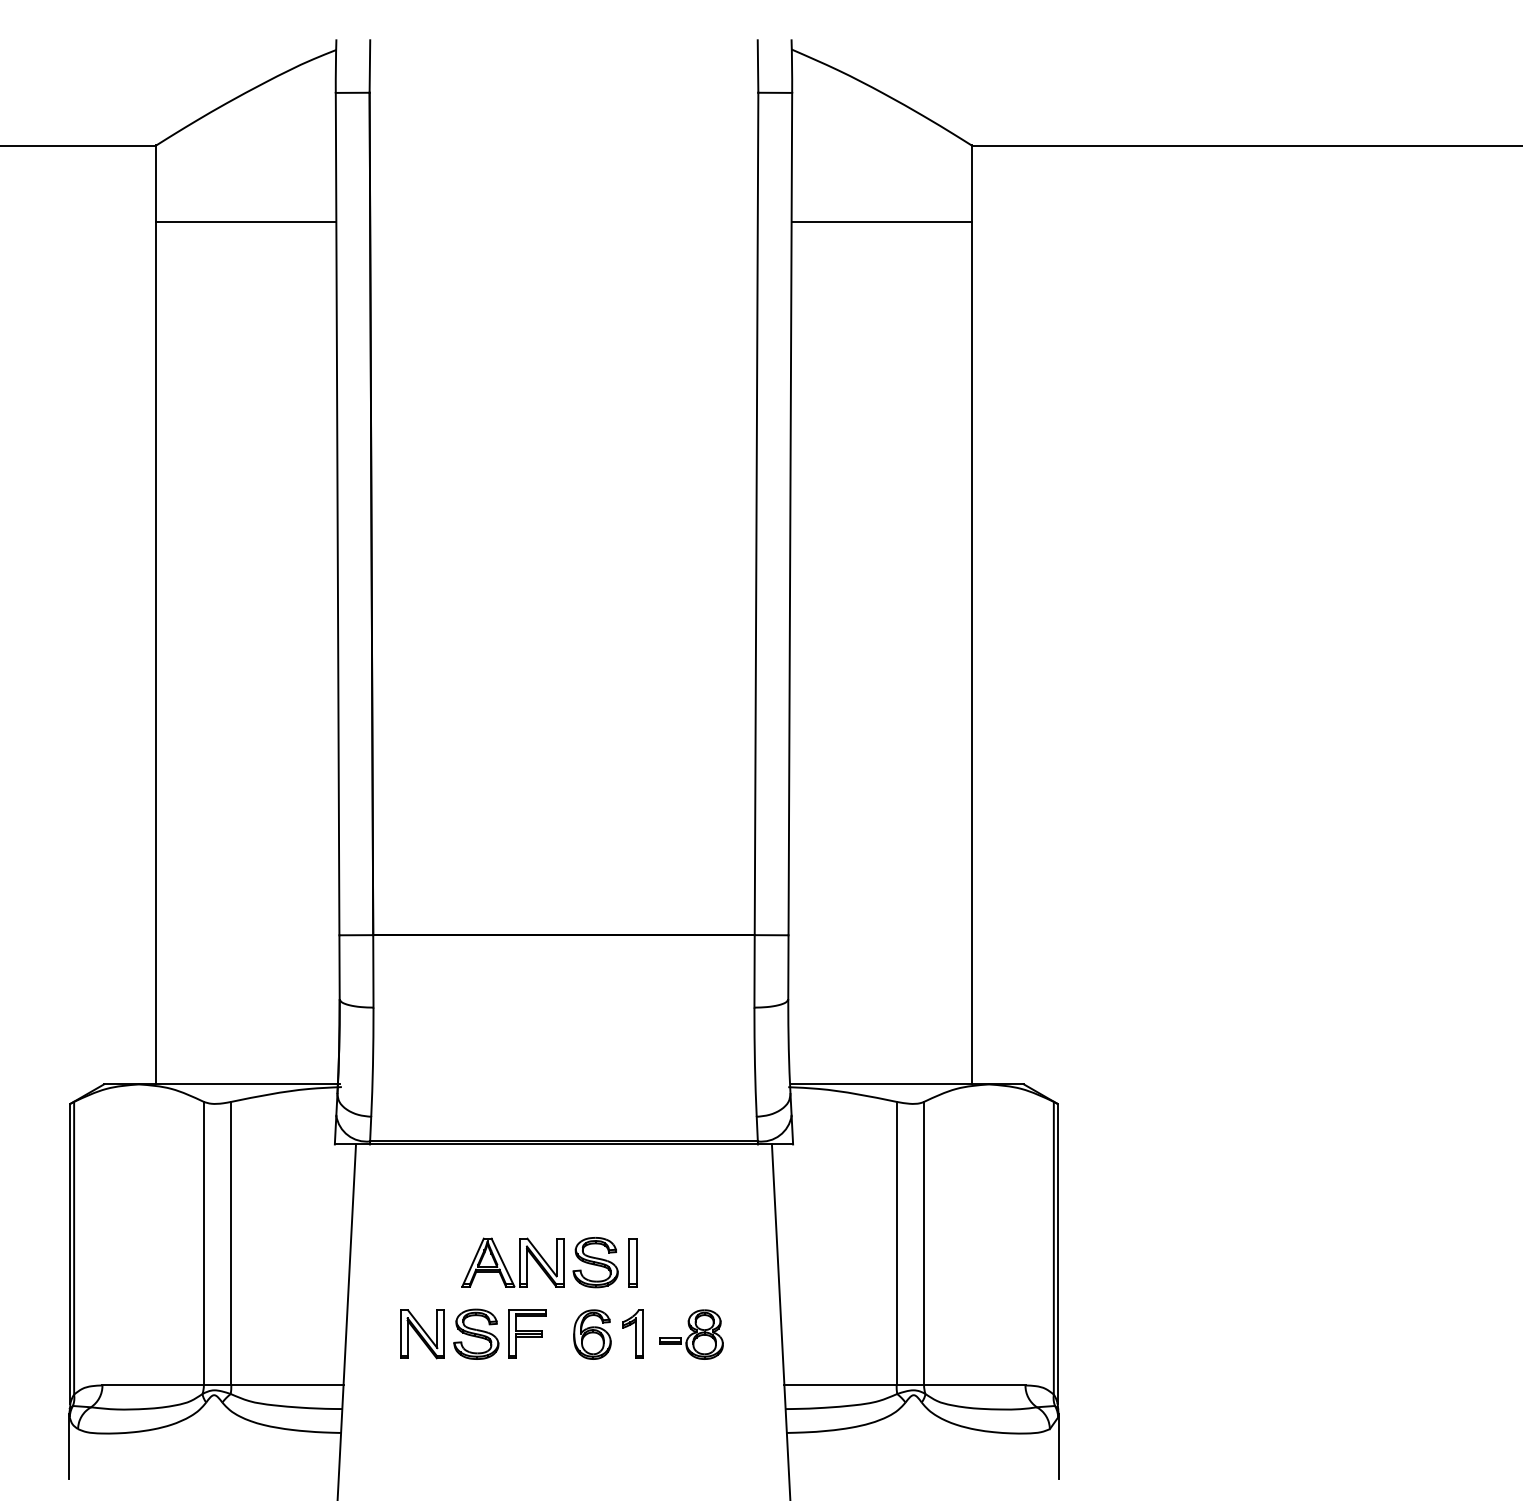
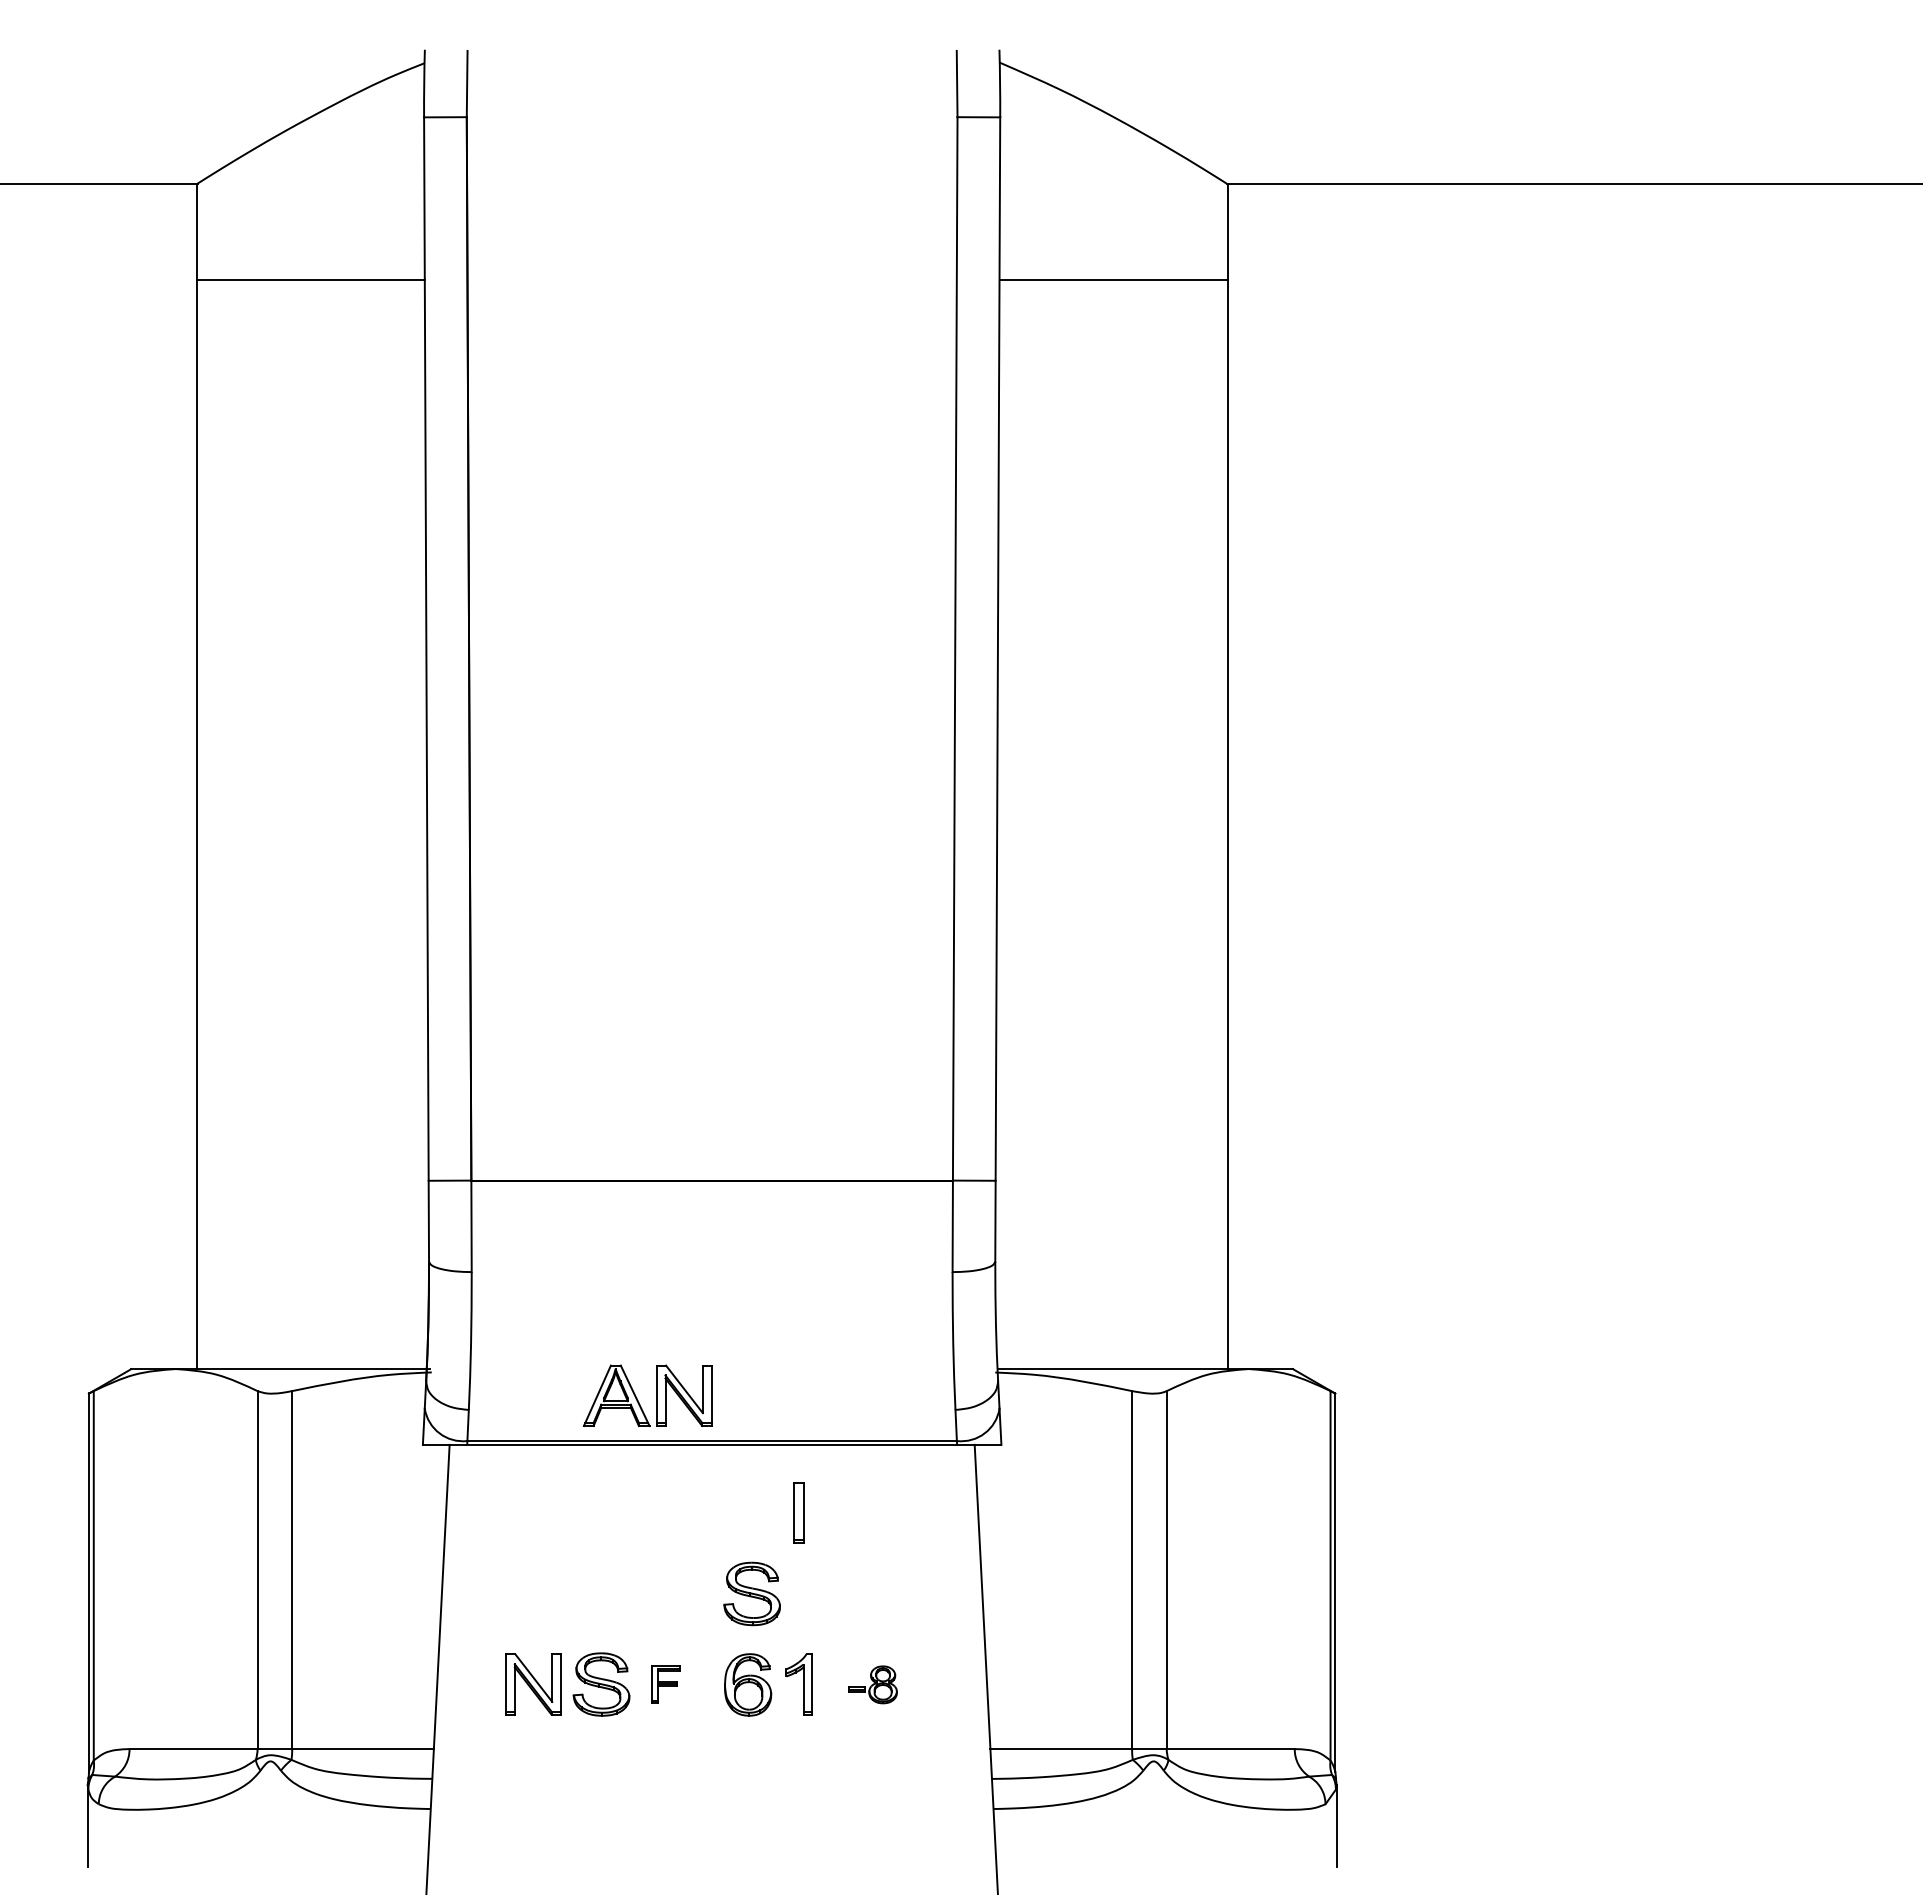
part: (519, 1262) -> (655, 1395), moved
part: (632, 1262) -> (798, 1513), moved
part: (527, 1333) -> (666, 1683), size x0.6
part: (691, 1334) -> (873, 1684), size x0.6

